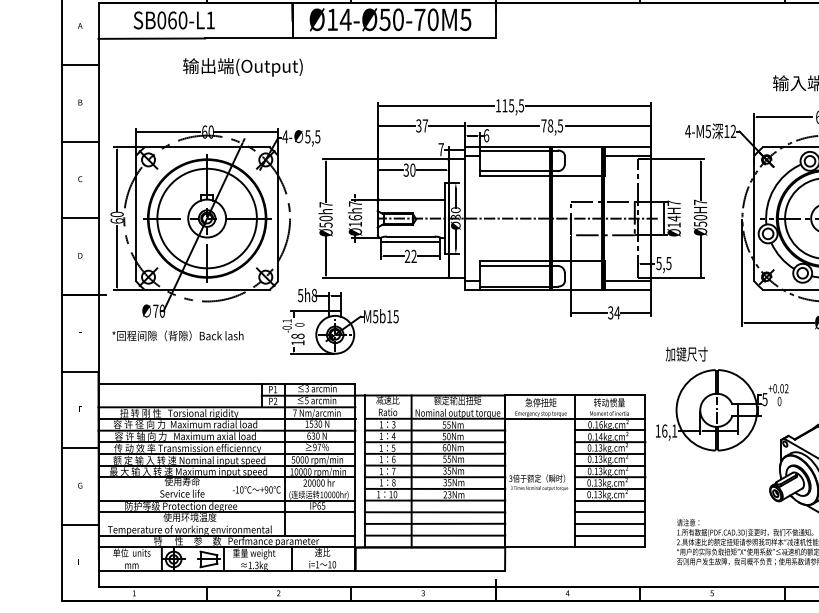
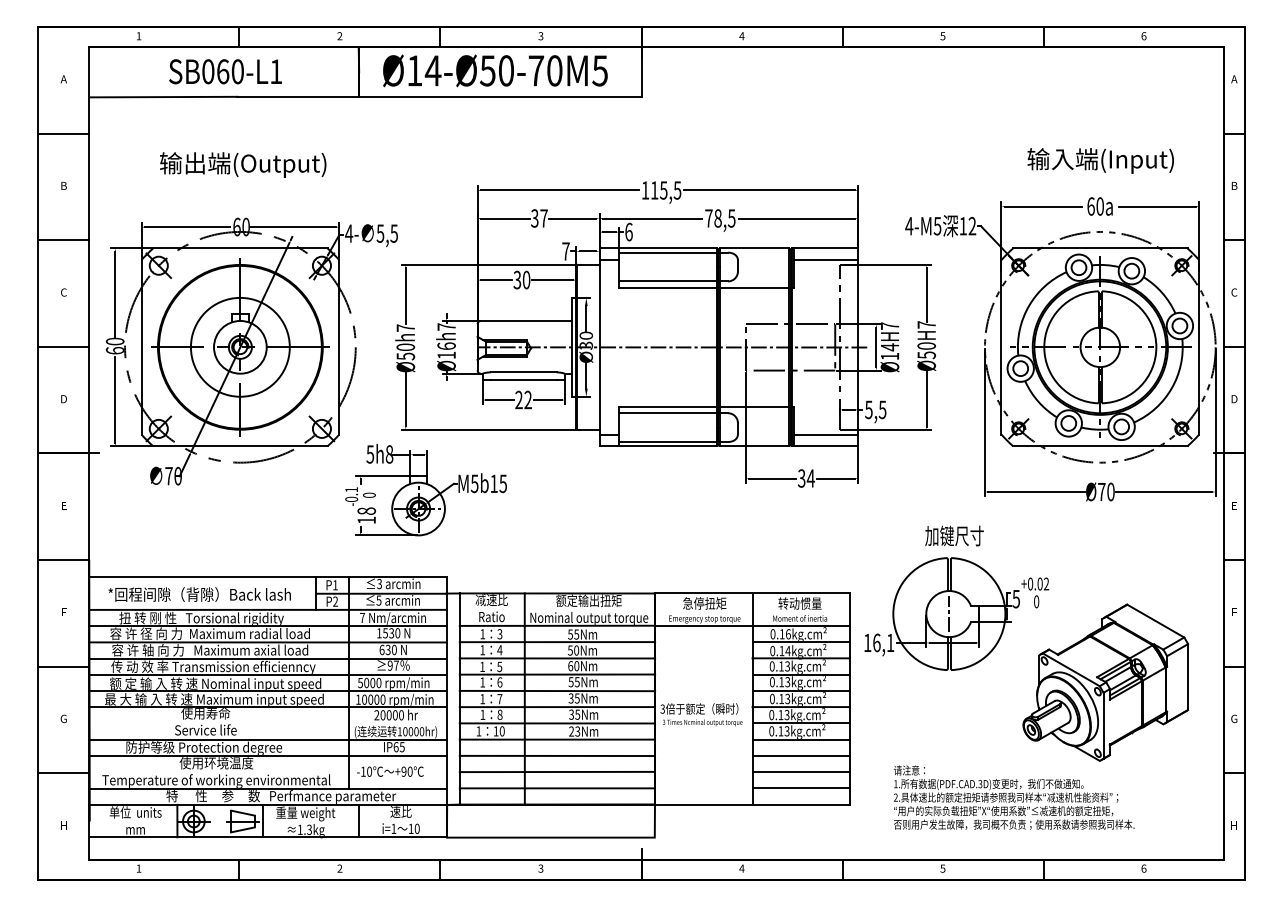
text: (174, 20) -> (225, 71), moved
text: (243, 66) -> (243, 164), moved
circle: (206, 217) -> (239, 346), size x0.71
text: (177, 335) -> (199, 594), moved
text: (686, 353) -> (954, 535), moved
text: (256, 489) -> (390, 771), moved

